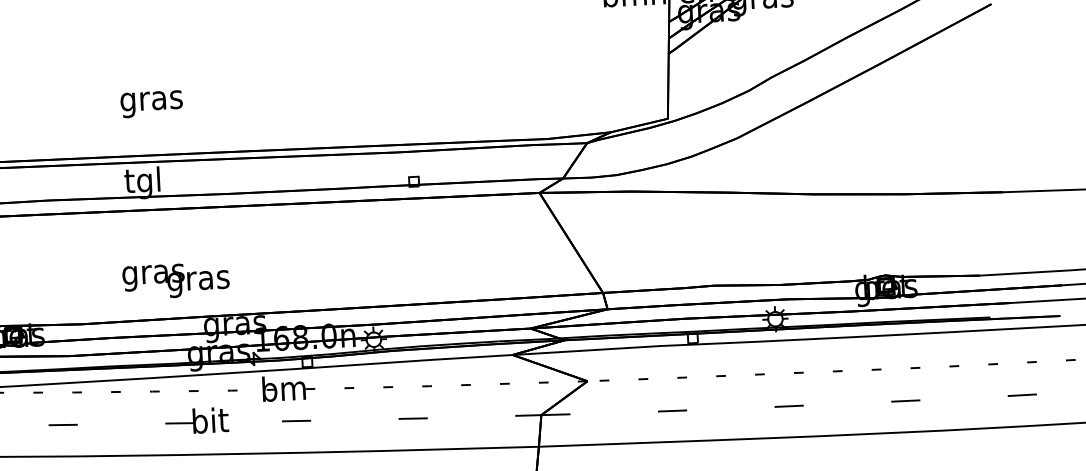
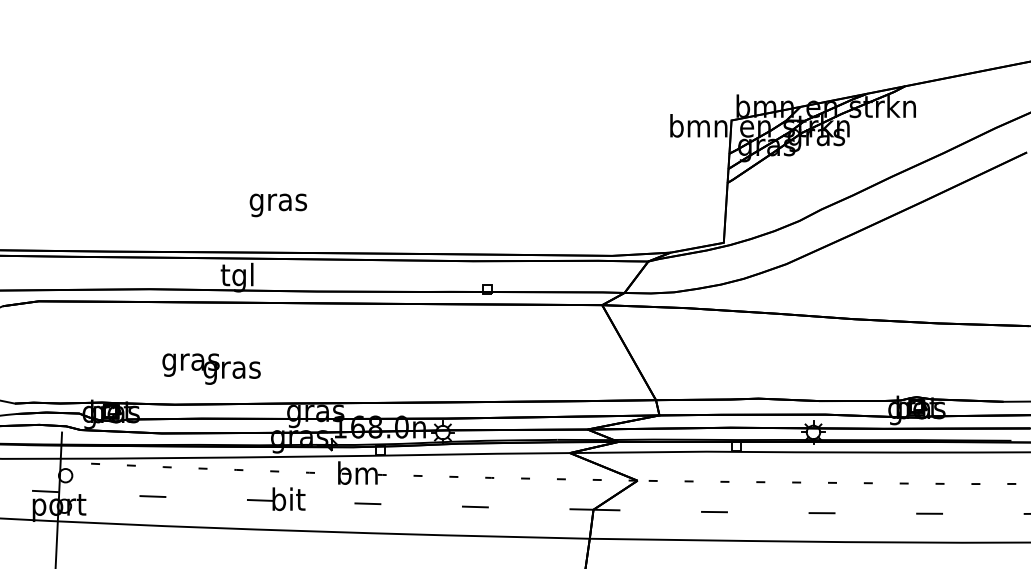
text: (150, 104) -> (277, 205), moved
text: (175, 280) -> (211, 368), moved

